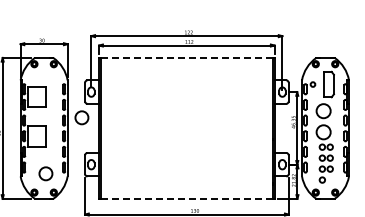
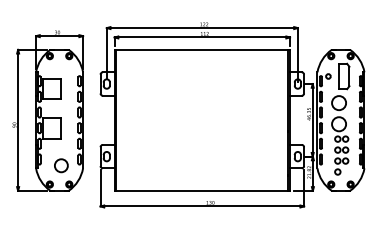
line: (187, 57) -> (202, 49), dashed -> solid
circle: (82, 117) -> (97, 109), removed
line: (186, 198) -> (201, 190), dashed -> solid

